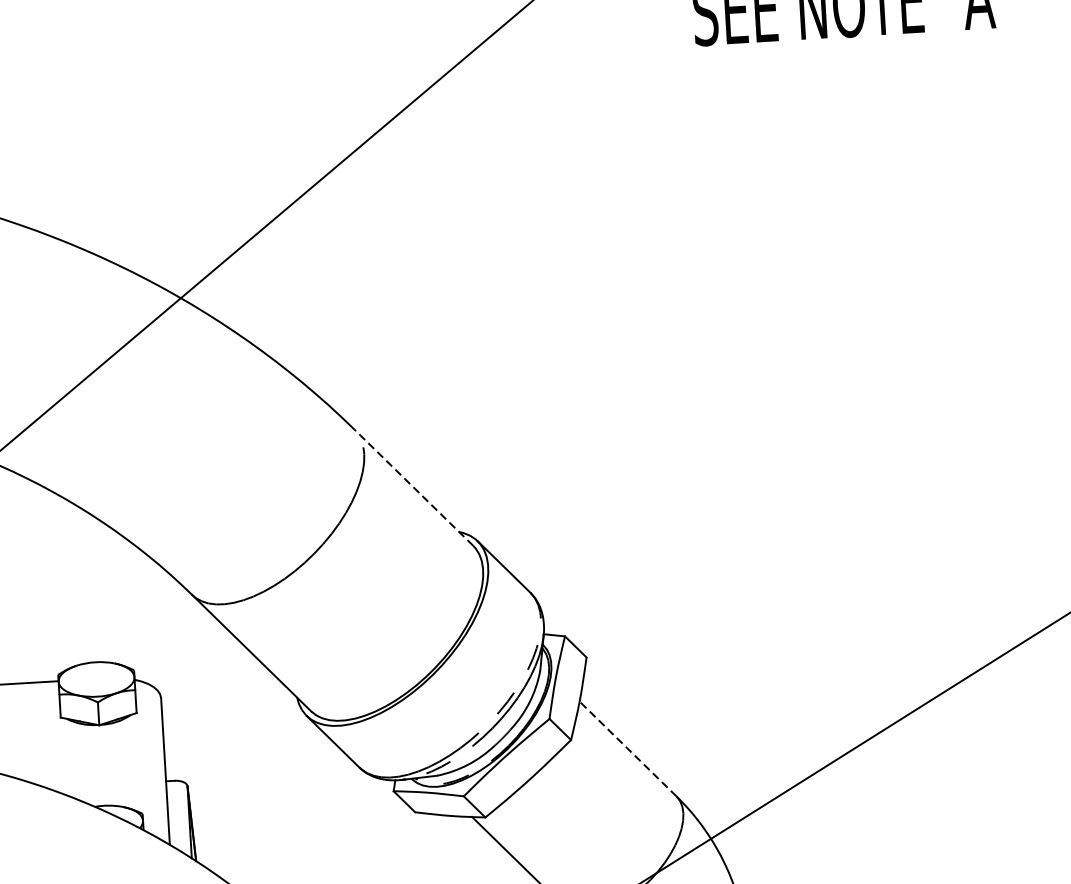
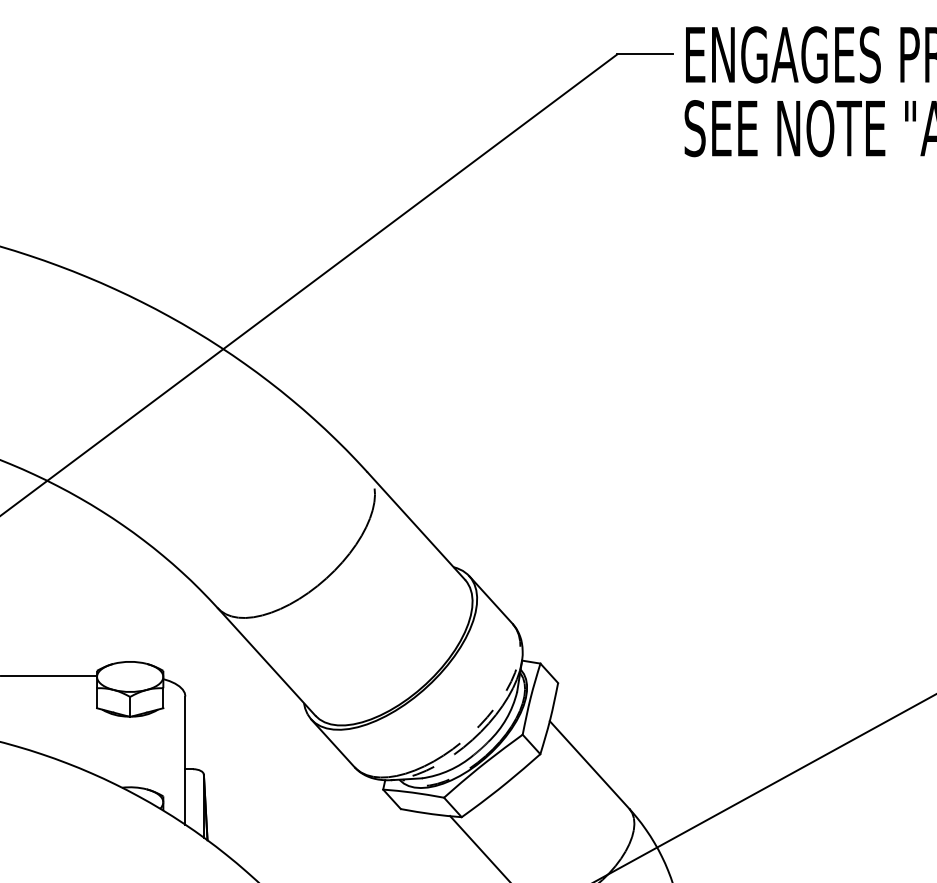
line: (413, 487) -> (416, 526), dashed -> solid
line: (627, 748) -> (589, 764), dashed -> solid

